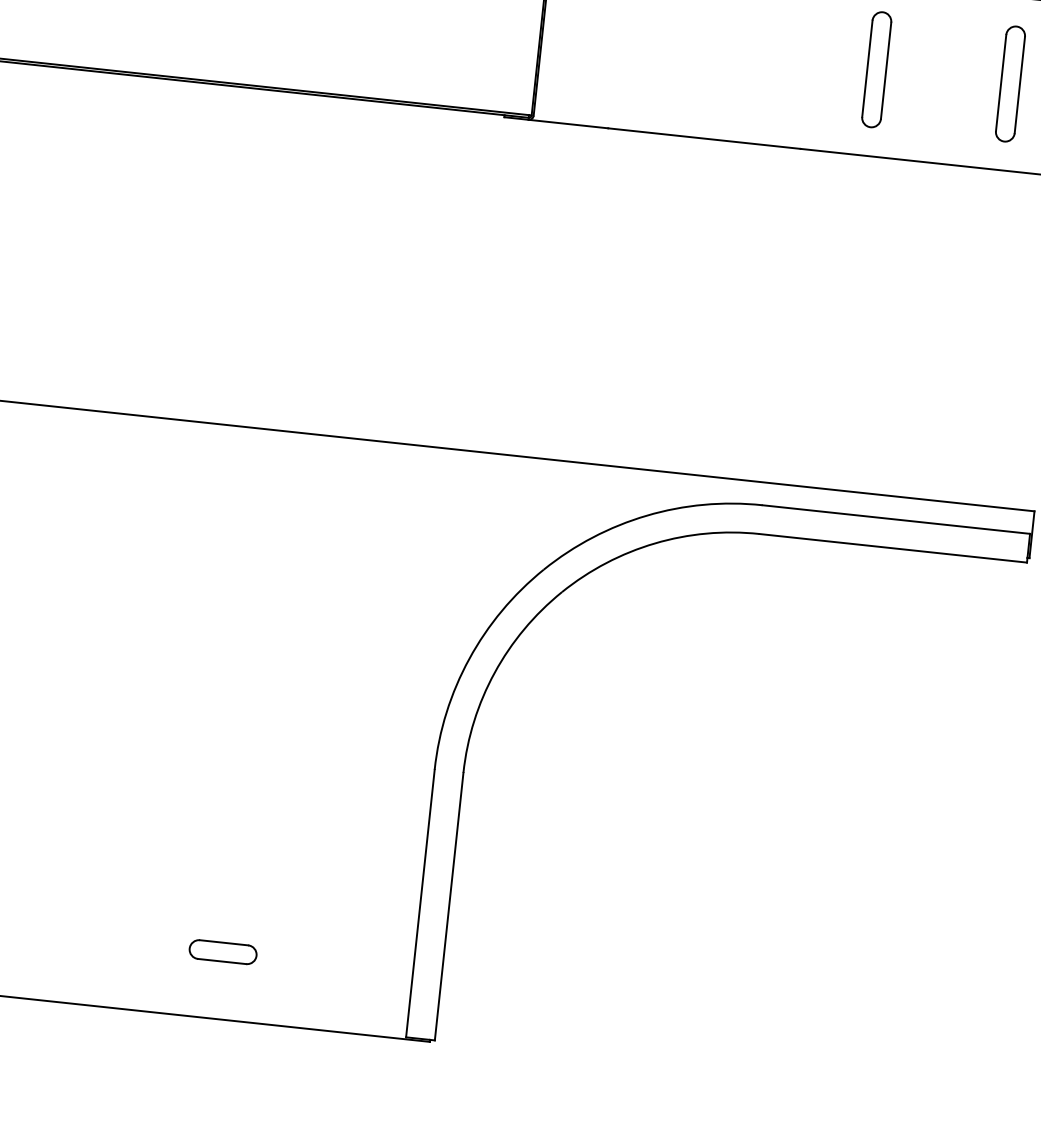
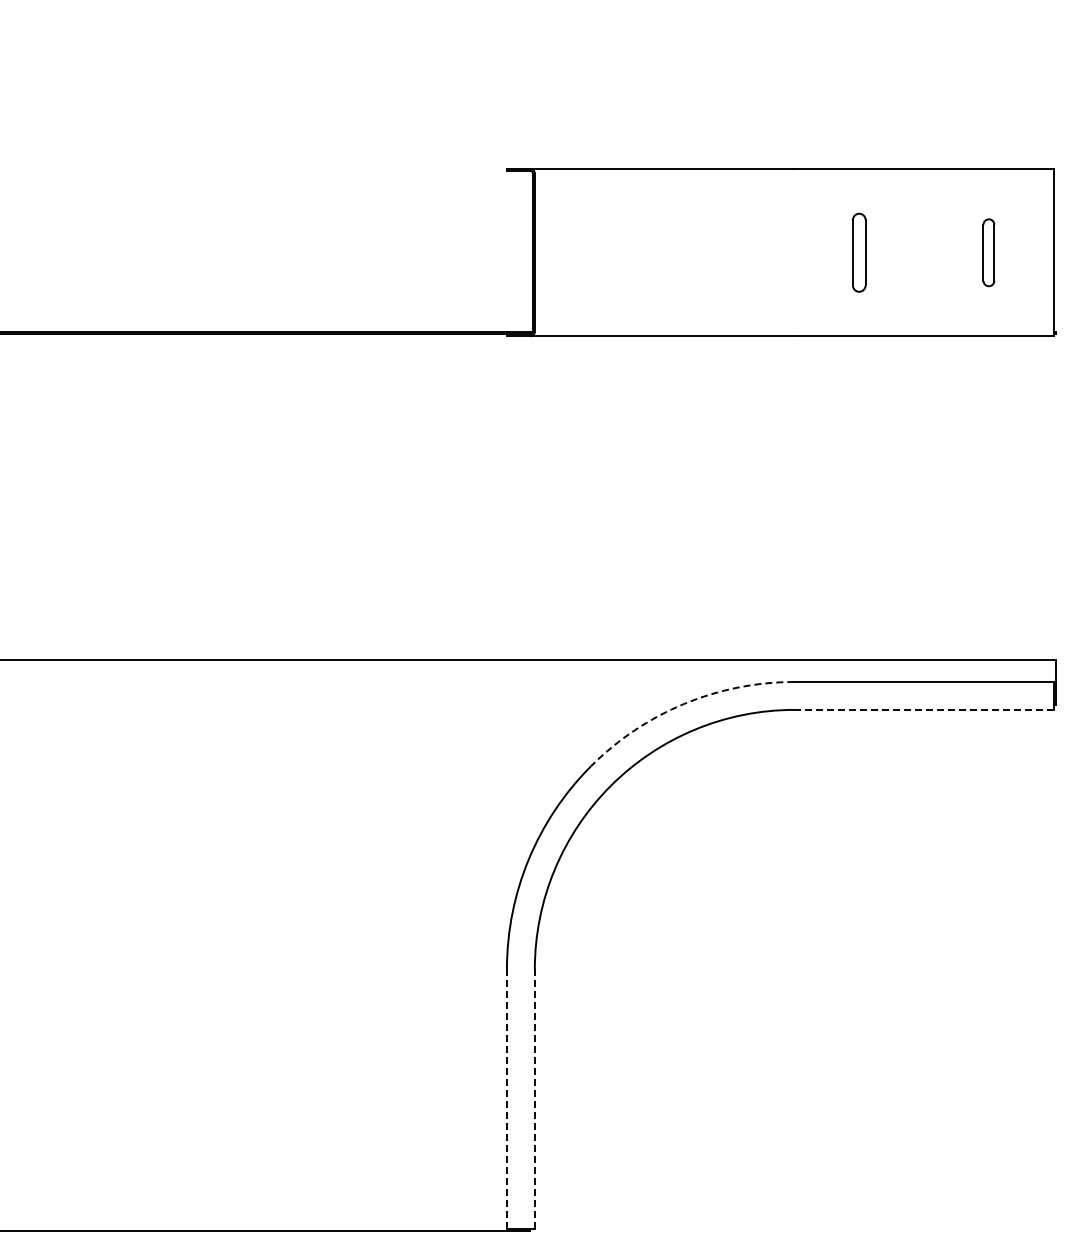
part: (877, 69) -> (859, 252), size x0.7
part: (1010, 83) -> (988, 252), size x0.6
arc: (647, 515) -> (684, 703), solid -> dashed
line: (893, 547) -> (924, 709), solid -> dashed
line: (419, 903) -> (506, 1099), solid -> dashed
line: (448, 907) -> (534, 1099), solid -> dashed
part: (222, 951) -> (322, 1165), removed

